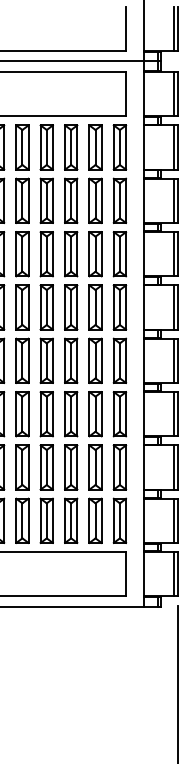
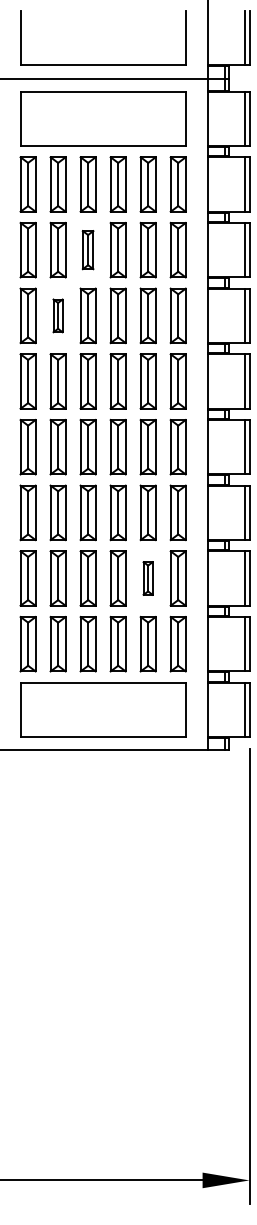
part: (46, 200) -> (87, 249), size x0.7
part: (21, 253) -> (57, 315), size x0.6
part: (94, 467) -> (147, 578), size x0.6

